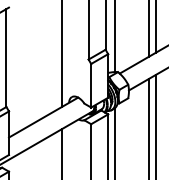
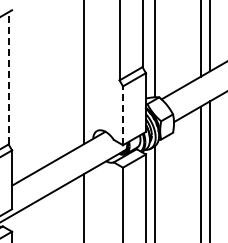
line: (6, 57) -> (8, 77), solid -> dashed
line: (91, 85) -> (123, 115), solid -> dashed

